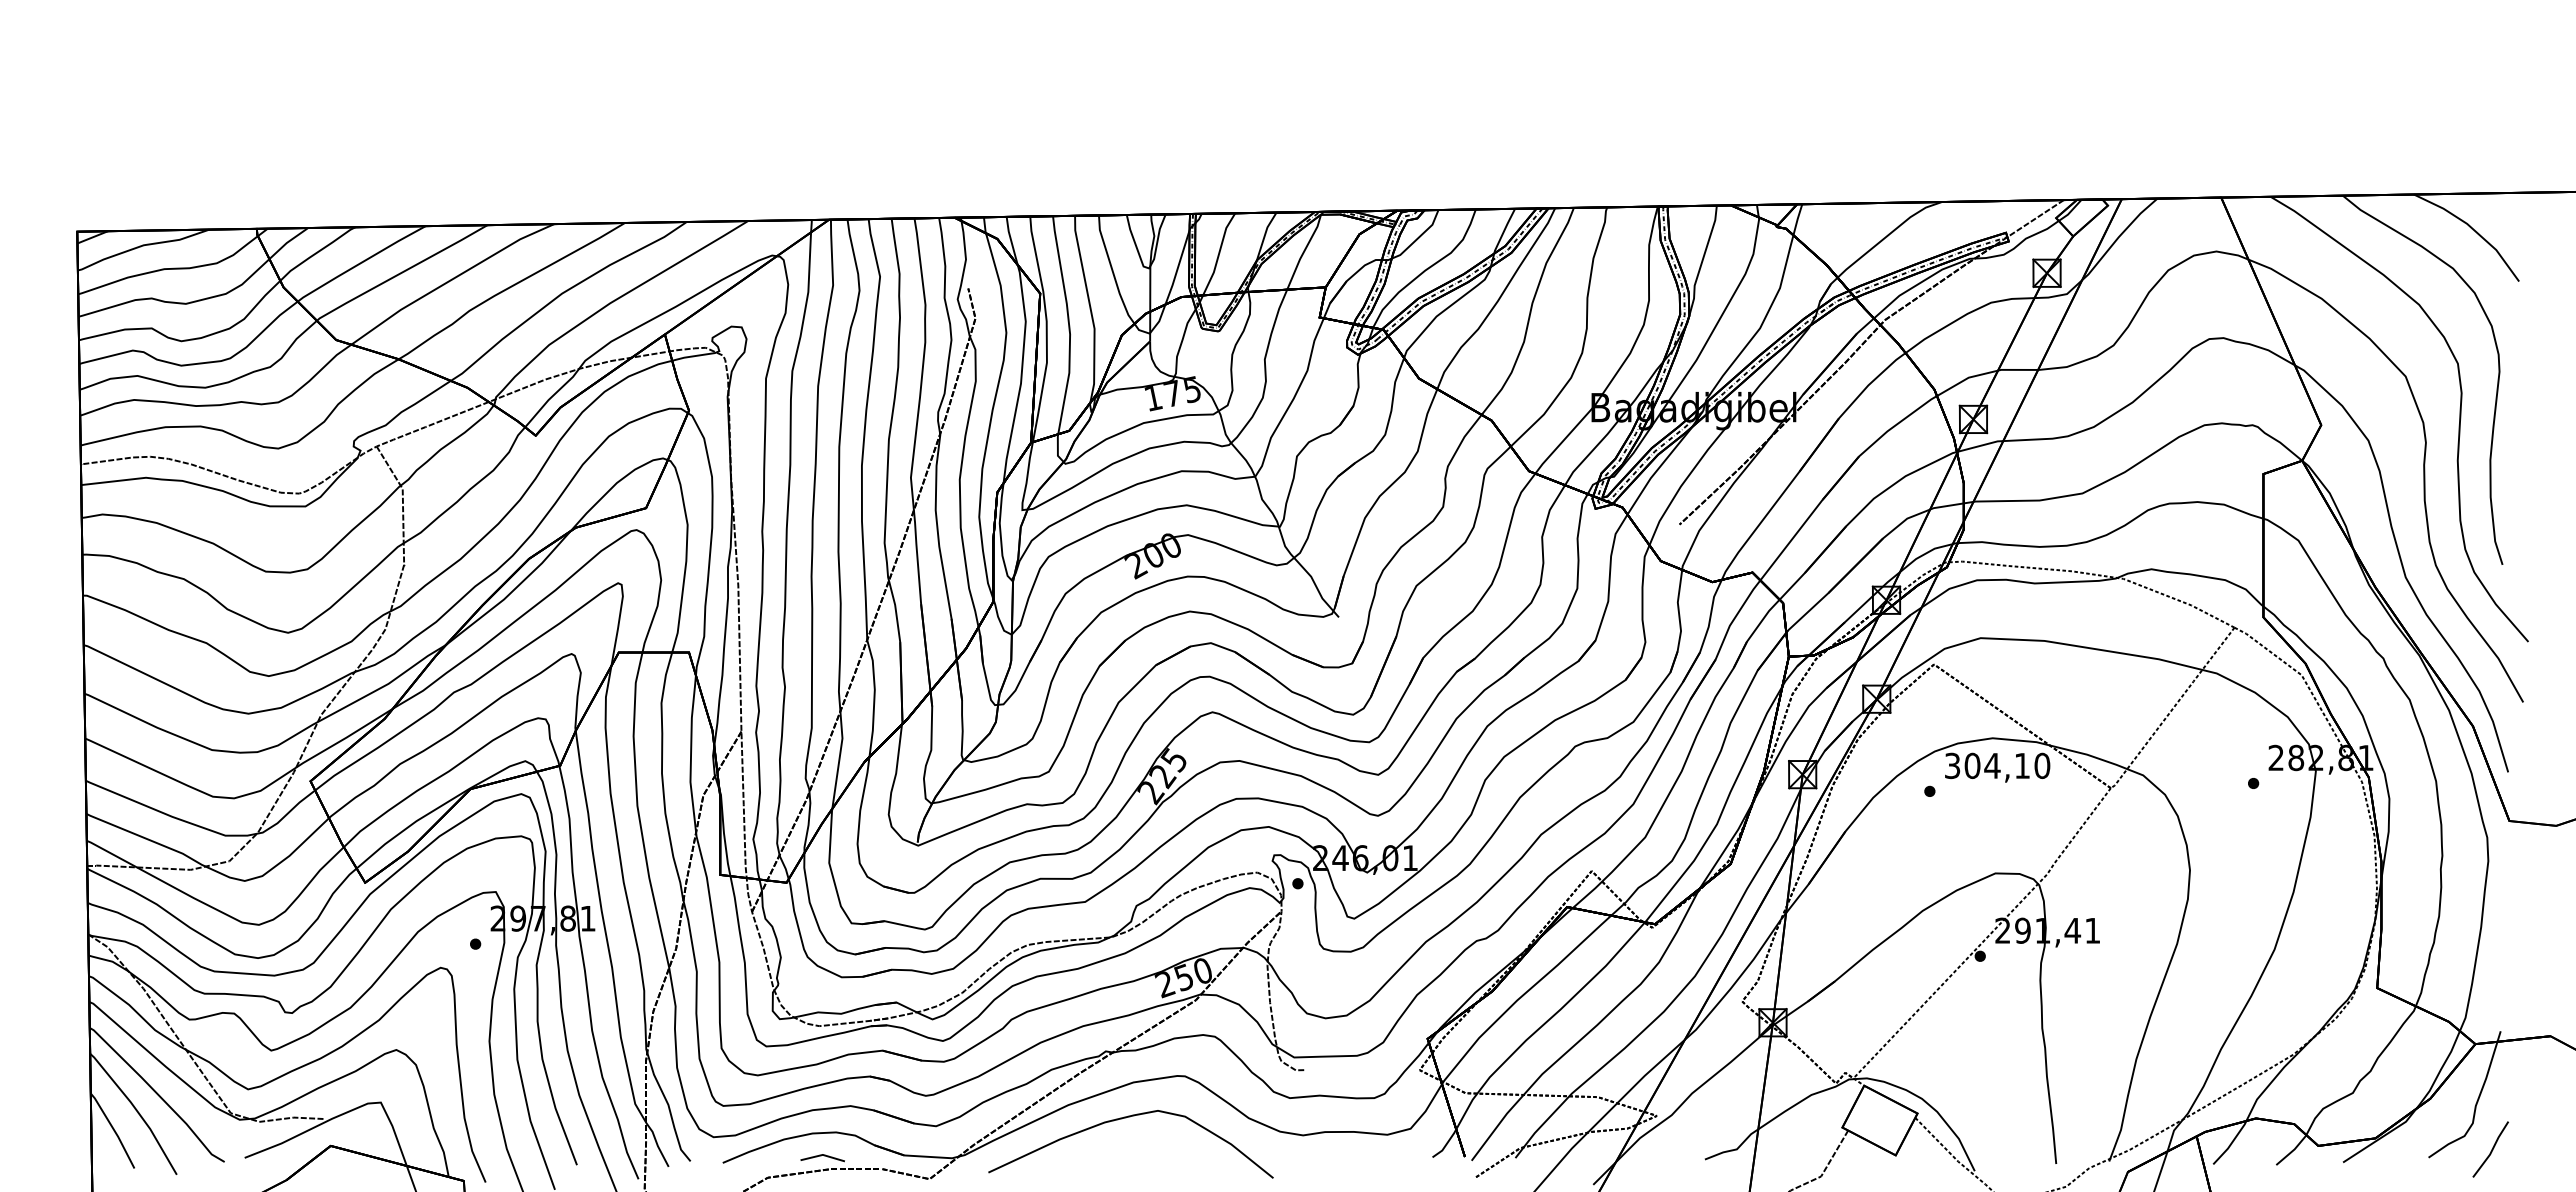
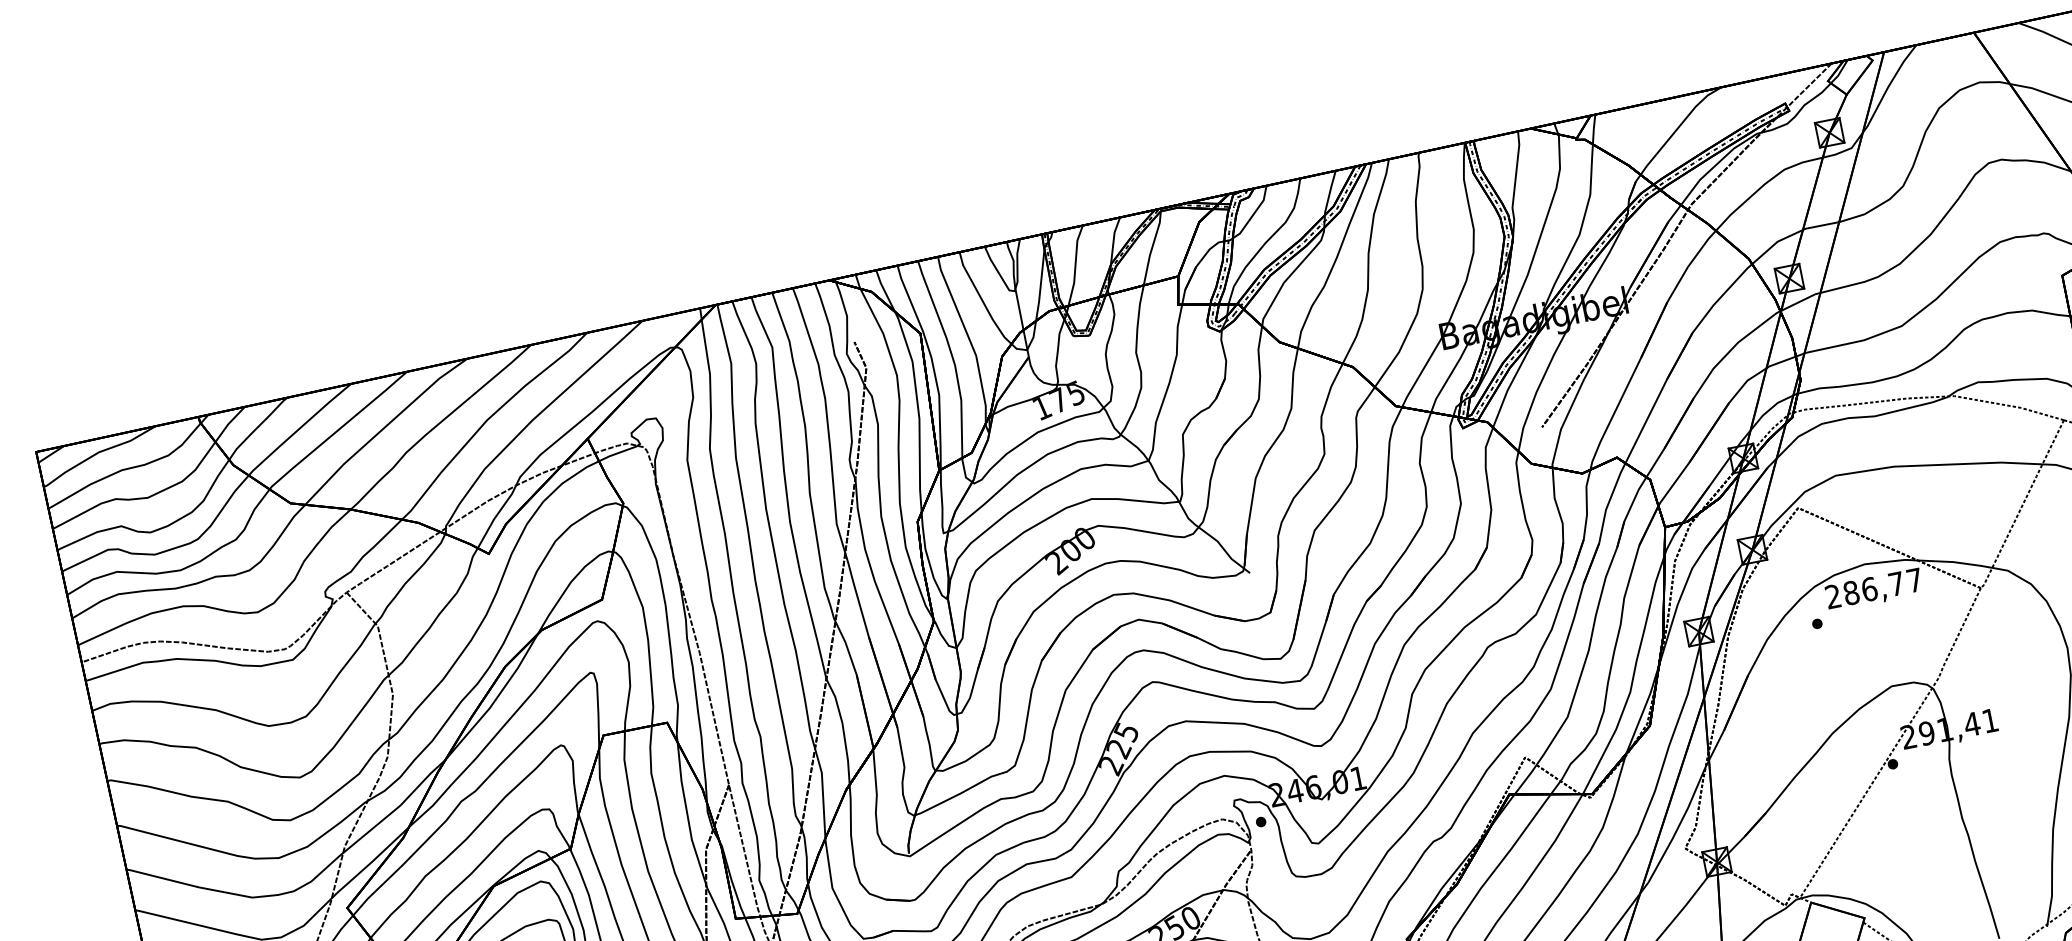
text: (1997, 765) -> (1873, 588), 304,10 -> 286,77

